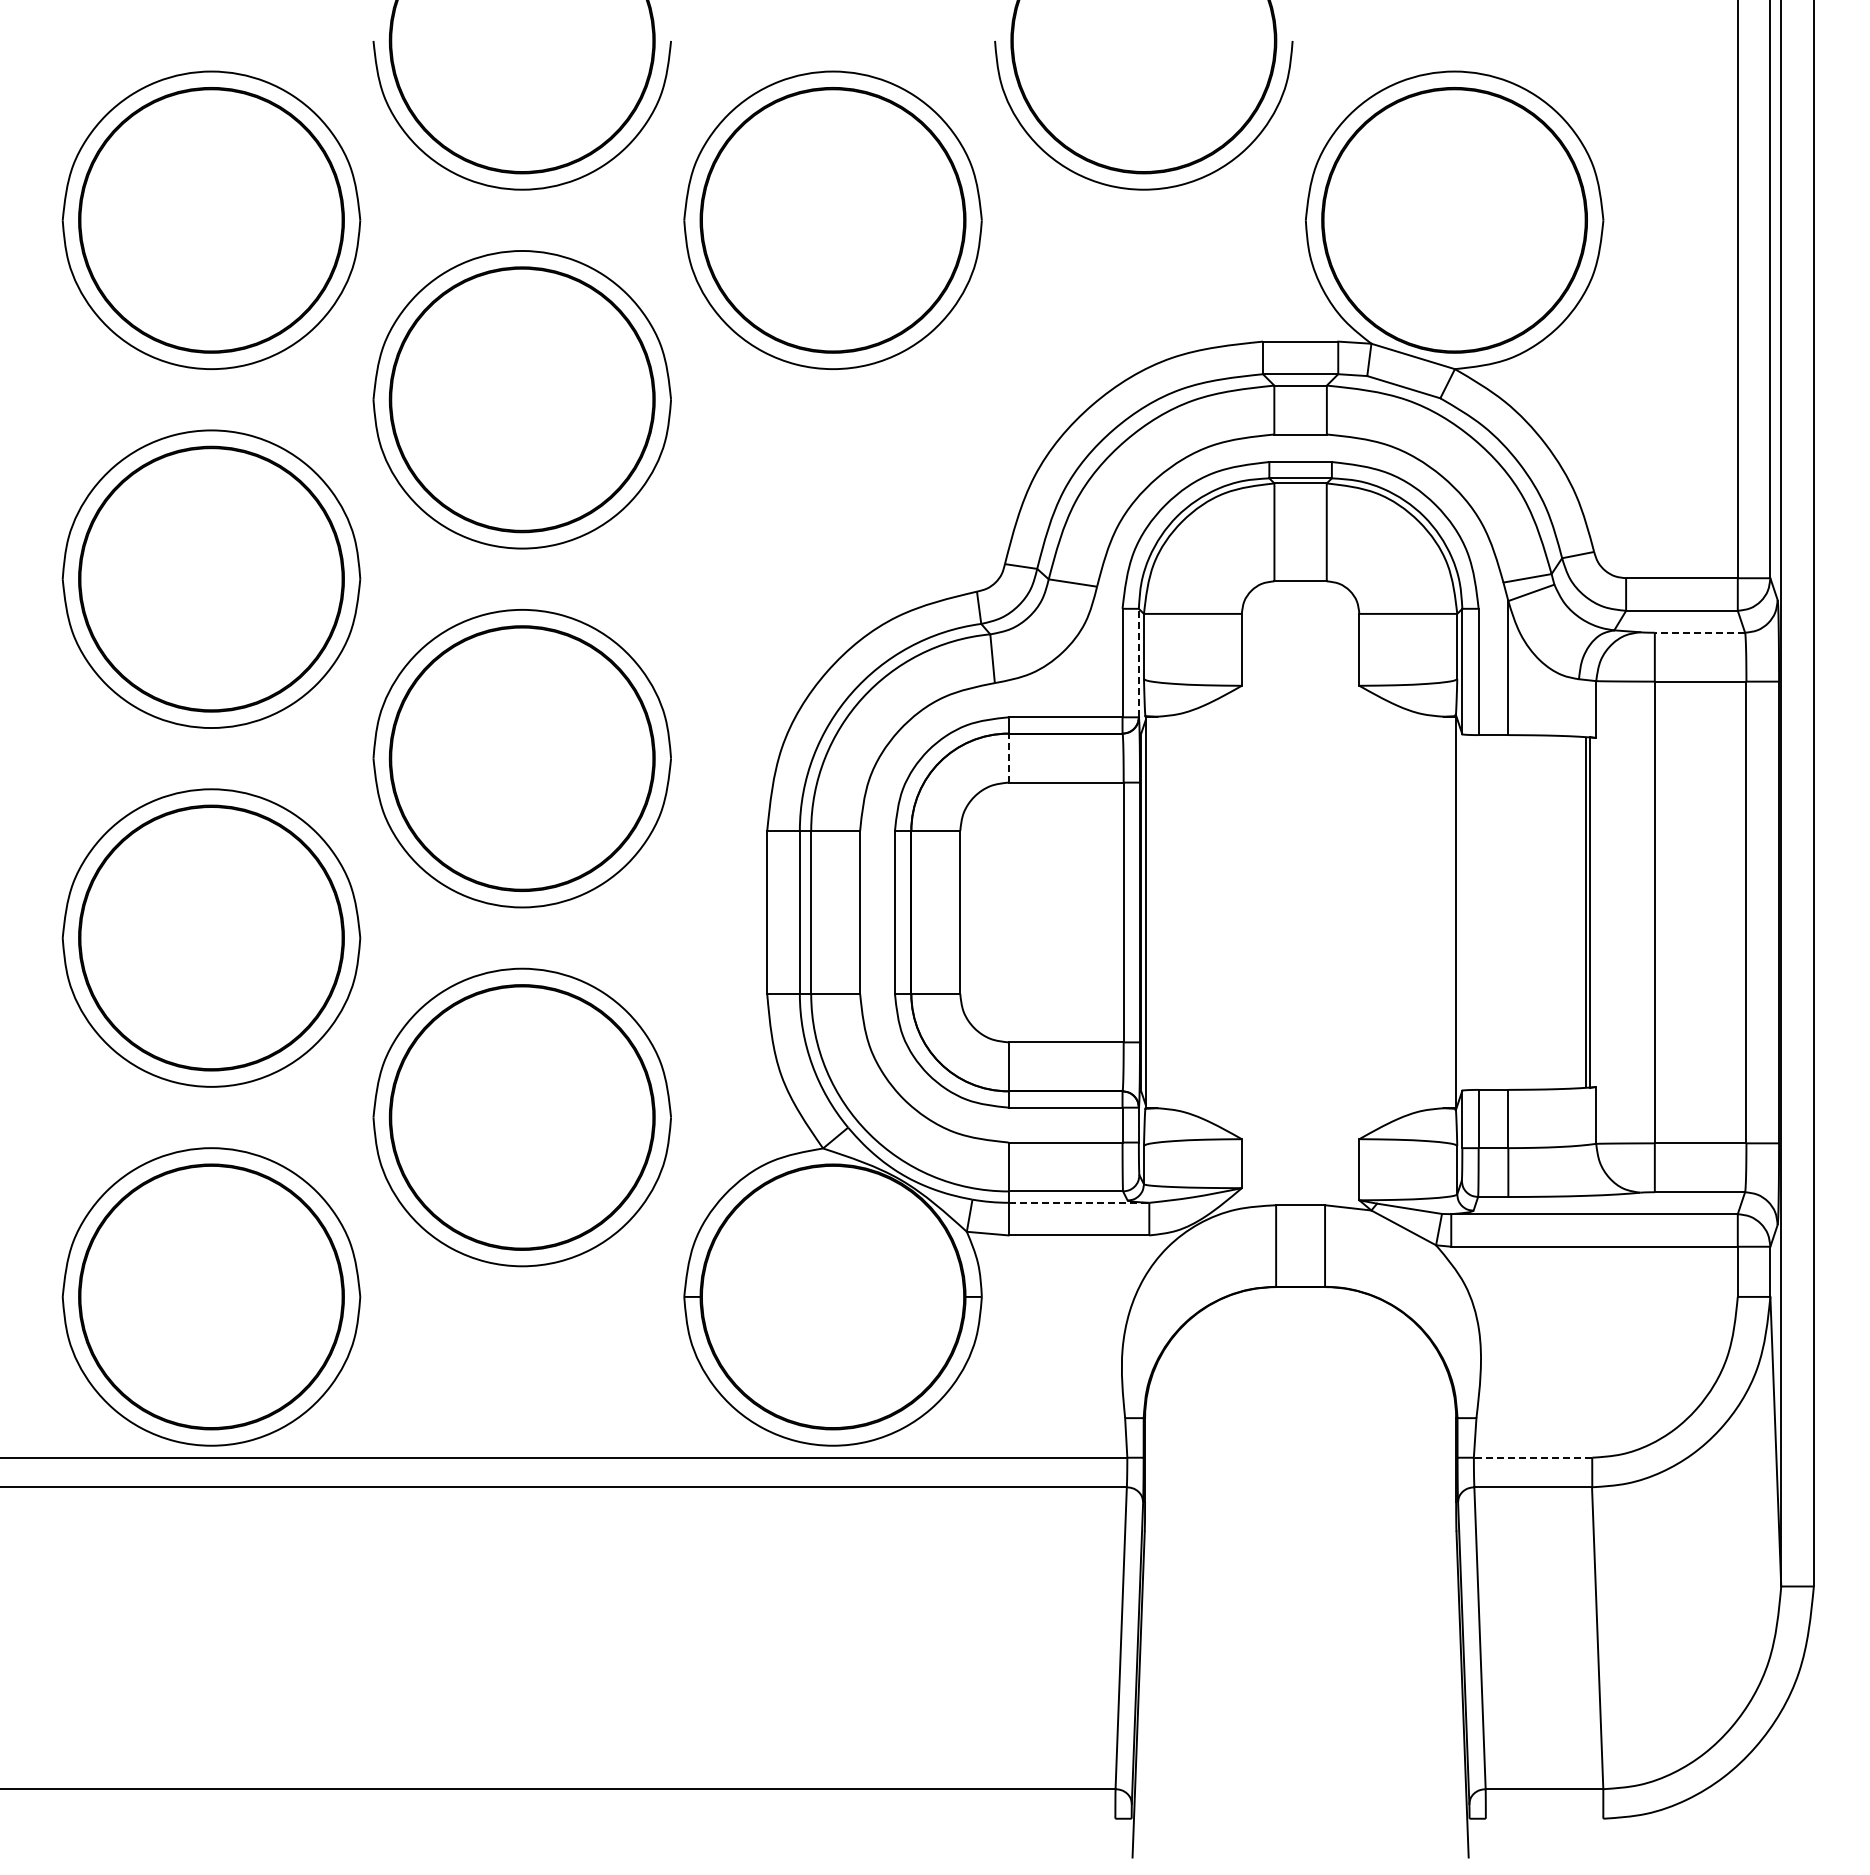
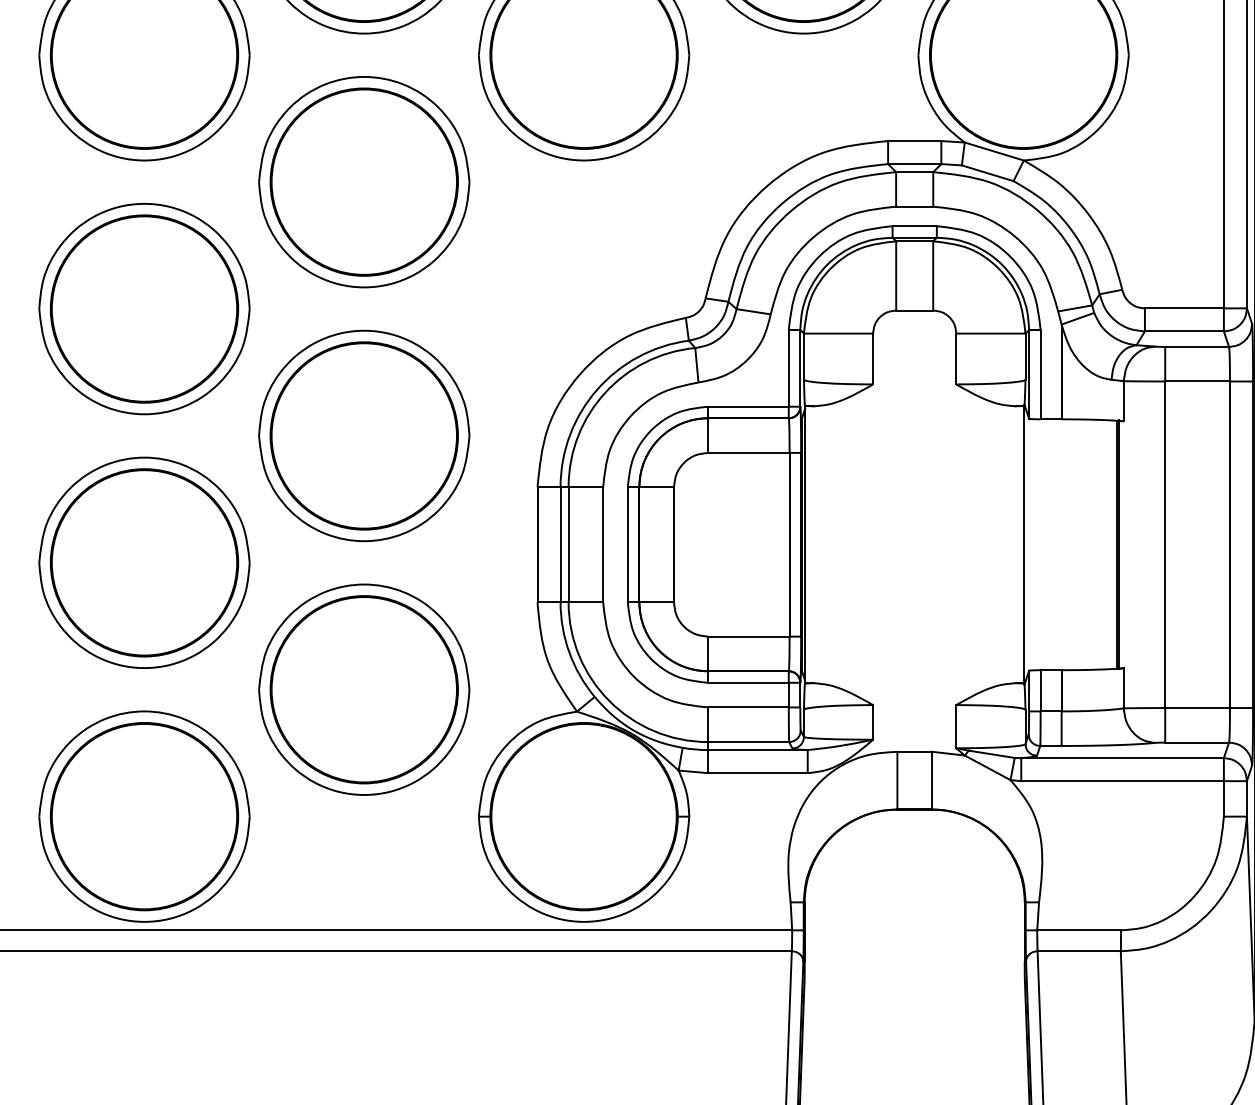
line: (1699, 632) -> (1196, 346), dashed -> solid
line: (1138, 662) -> (800, 367), dashed -> solid
line: (1008, 757) -> (708, 435), dashed -> solid
line: (1079, 1202) -> (758, 749), dashed -> solid
line: (1532, 1457) -> (1078, 930), dashed -> solid

